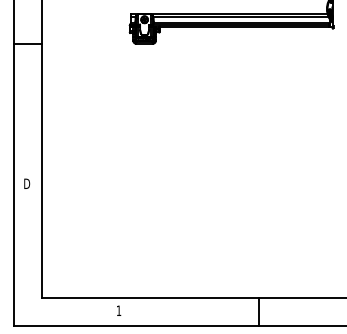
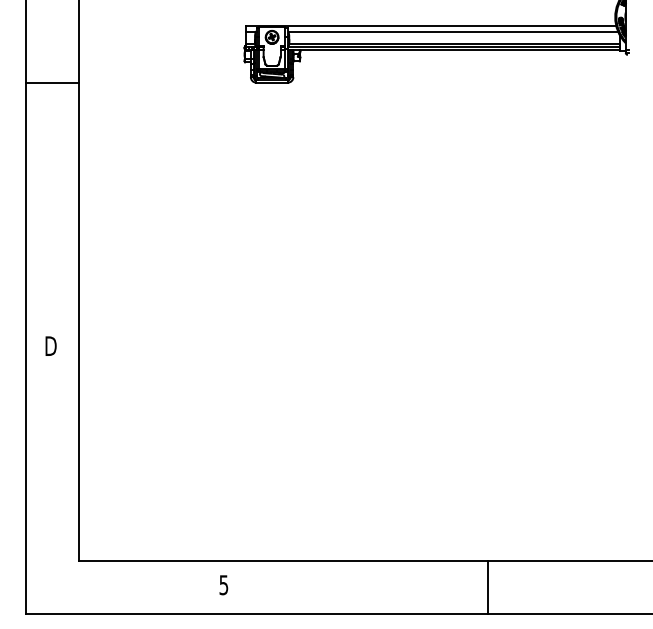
text: (118, 310) -> (223, 584), 1 -> 5

